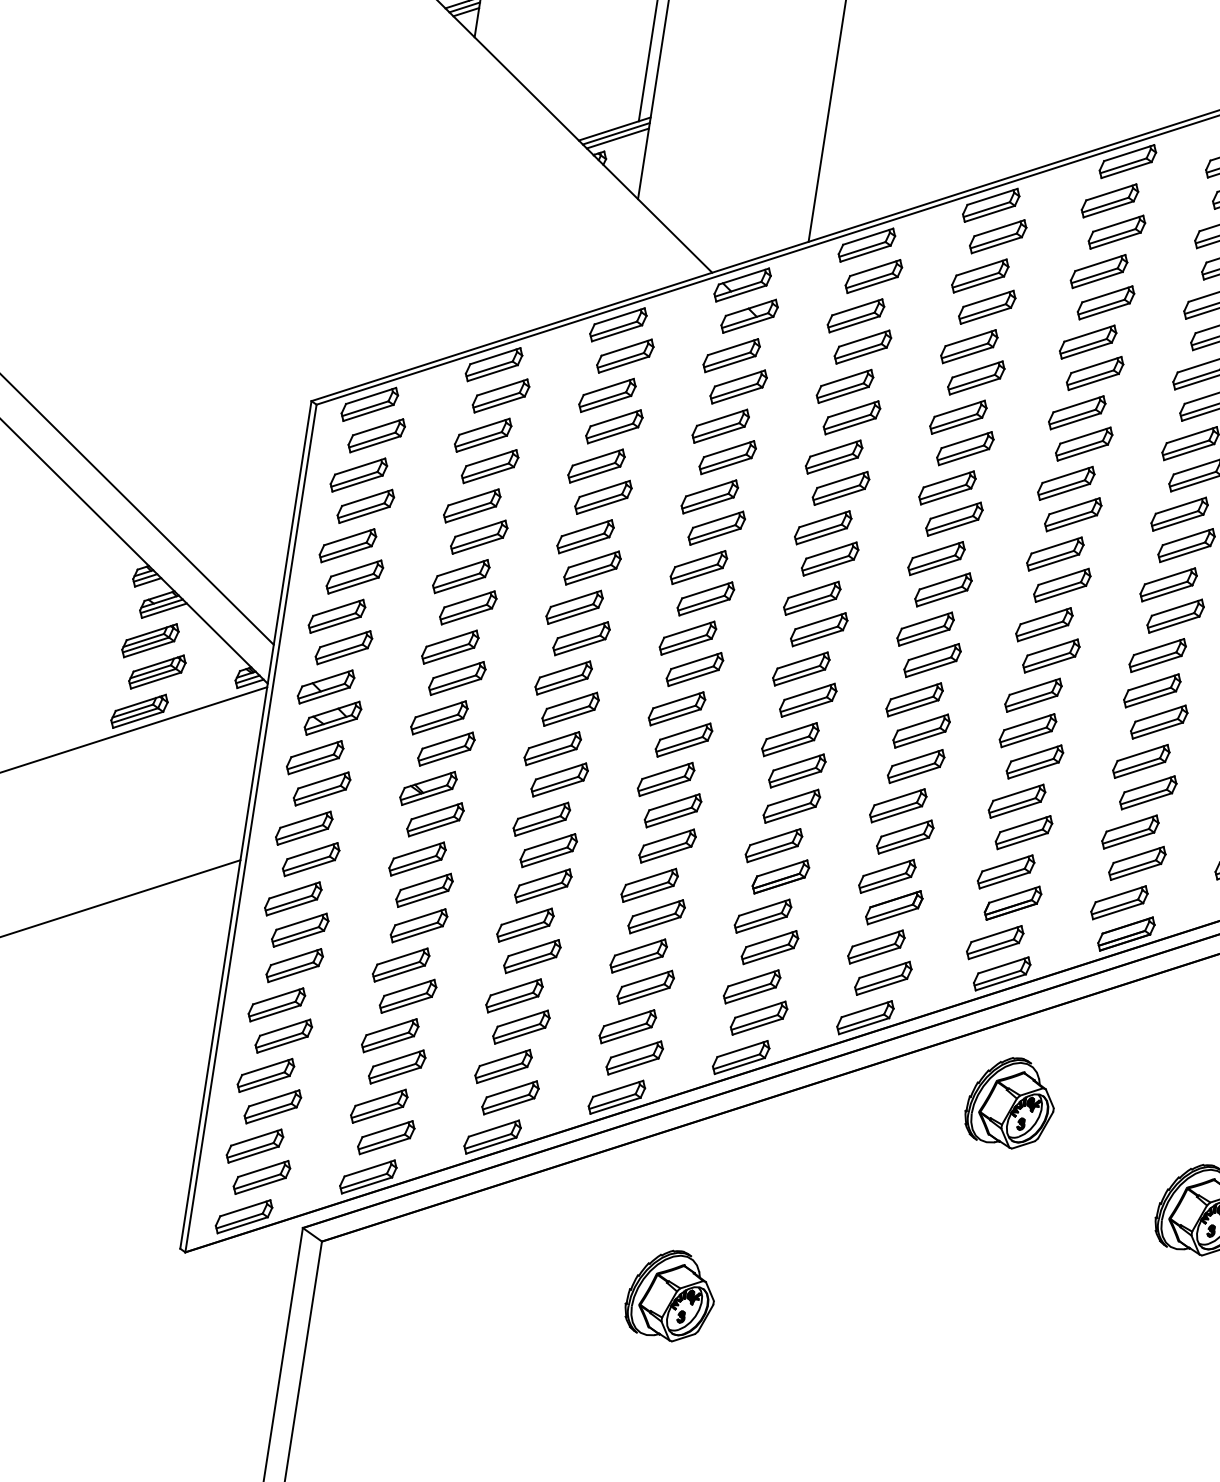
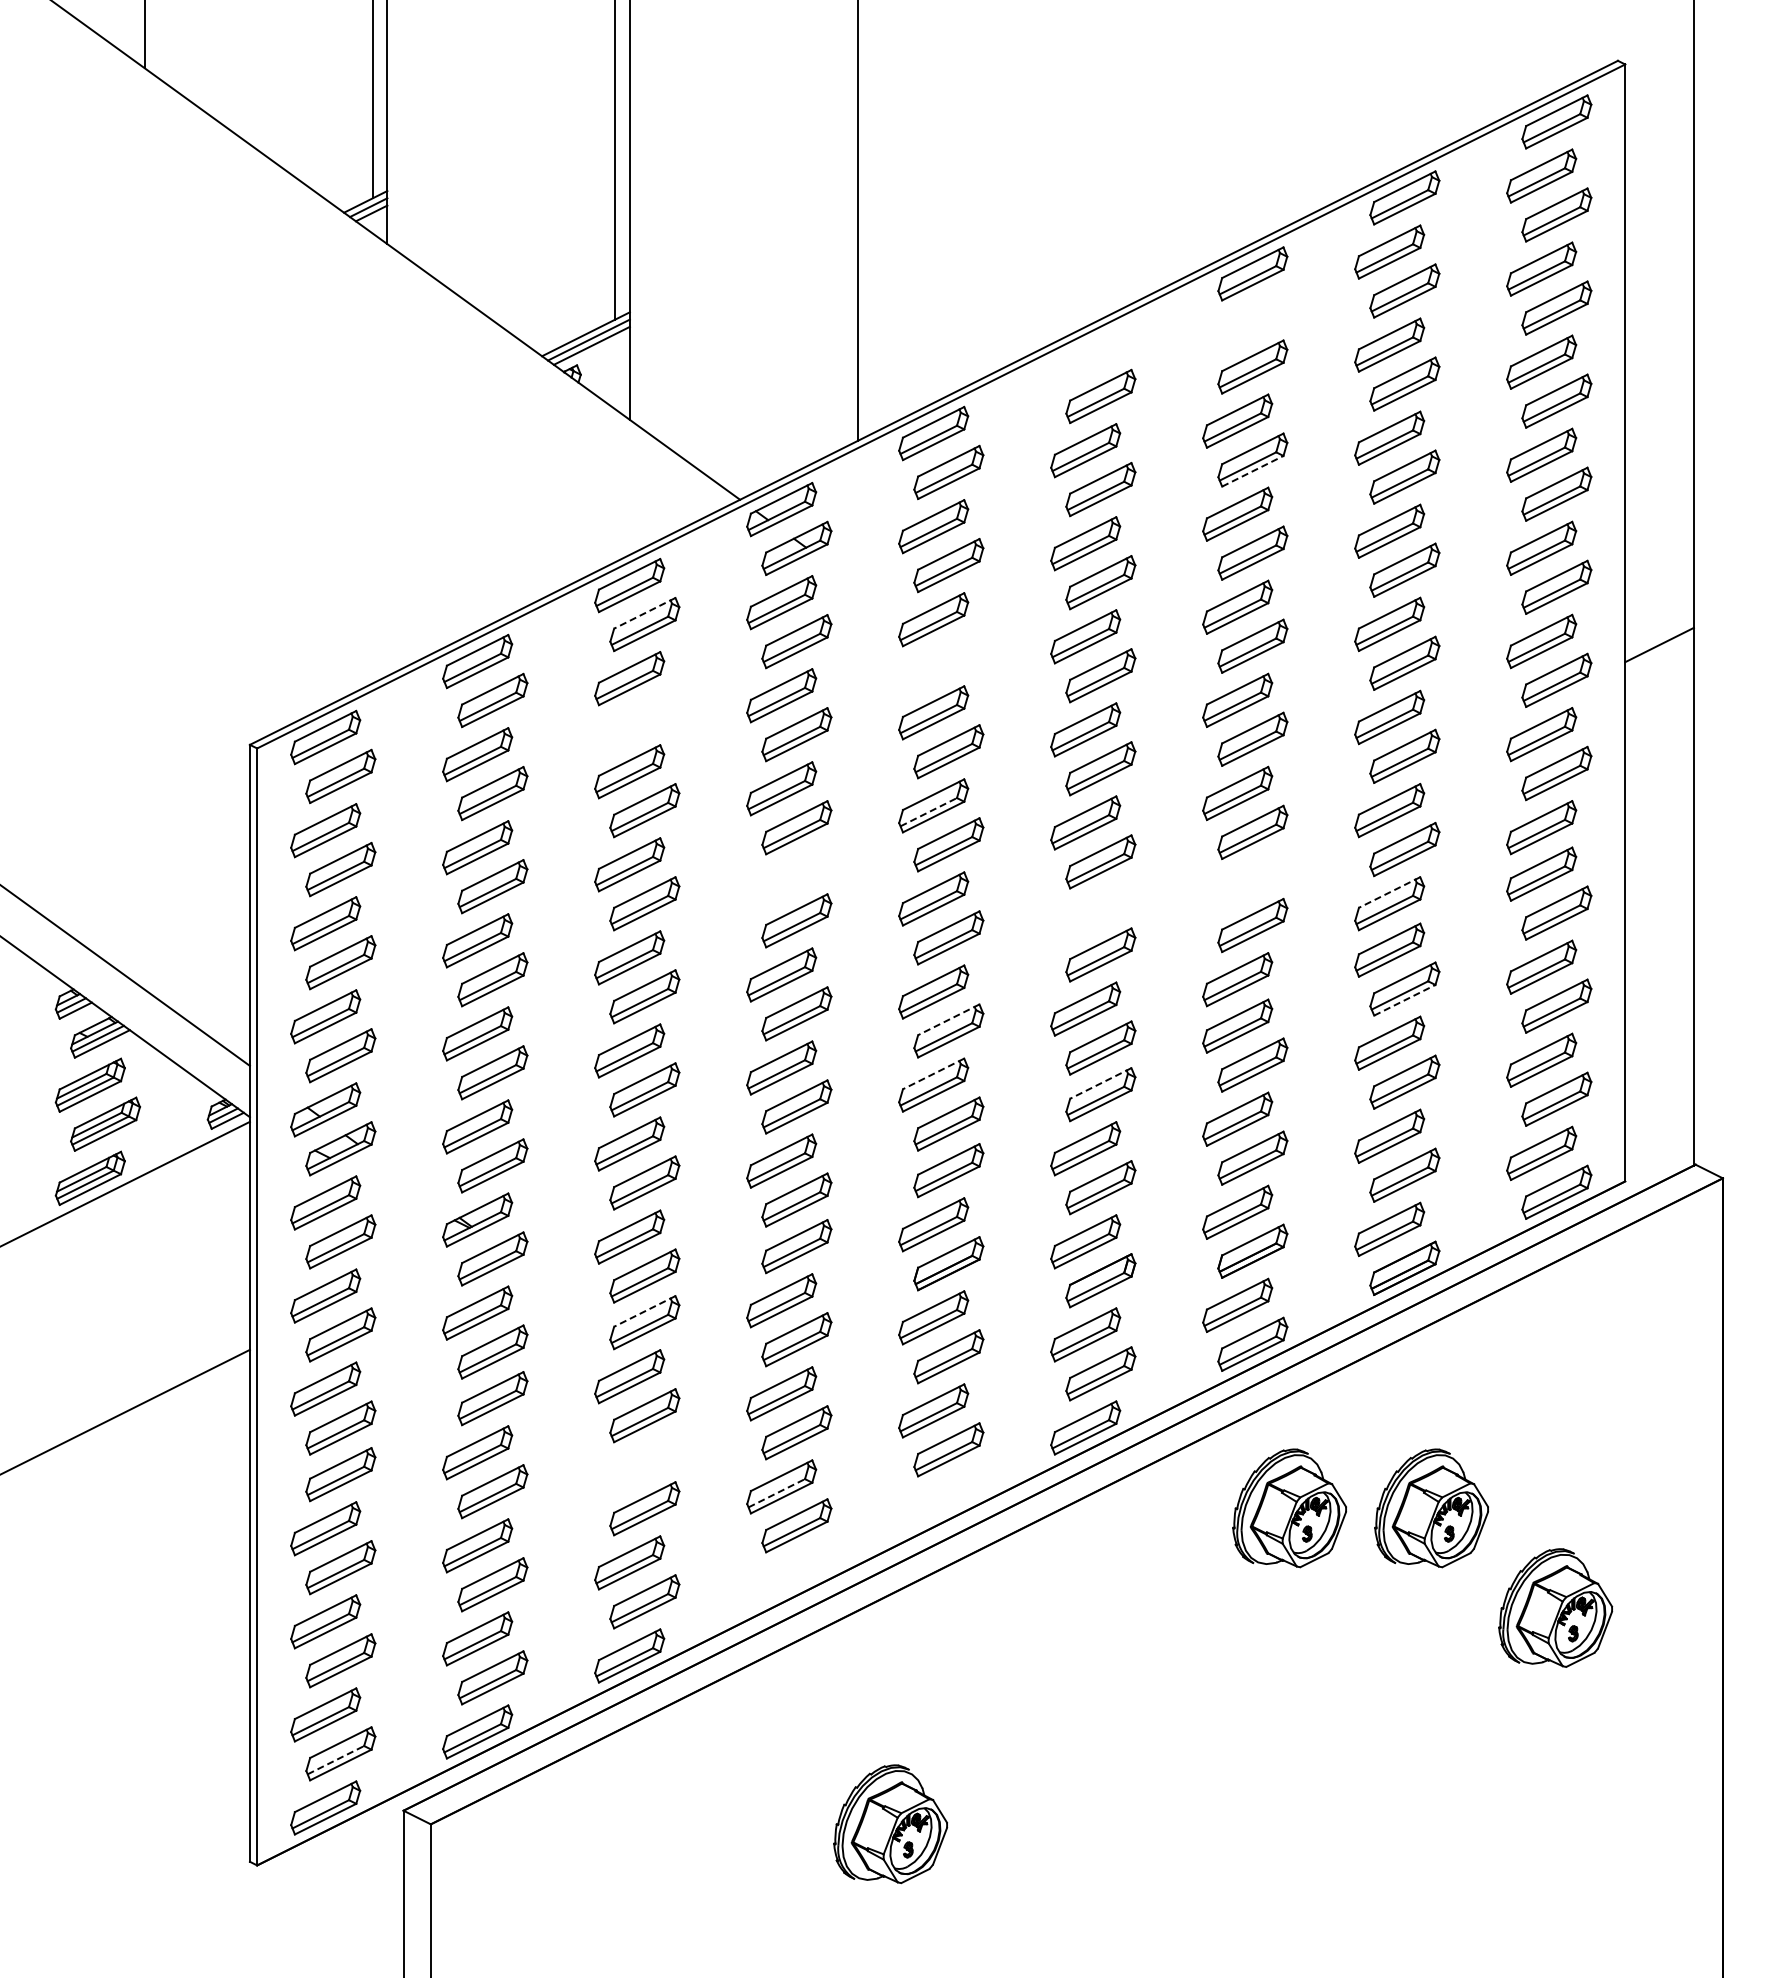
part: (1109, 200) -> (1237, 327), removed
part: (991, 205) -> (1085, 357), removed
line: (1105, 311) -> (1253, 471), solid -> dashed
line: (626, 347) -> (644, 613), solid -> dashed
part: (851, 417) -> (948, 658), removed
part: (614, 426) -> (644, 717), removed
line: (818, 532) -> (928, 812), solid -> dashed
part: (698, 567) -> (781, 881), removed
part: (1044, 624) -> (1237, 886), removed
part: (925, 628) -> (1085, 915), removed
line: (1158, 647) -> (1389, 892), solid -> dashed
line: (809, 692) -> (948, 1020), solid -> dashed
line: (1158, 730) -> (1405, 1000), solid -> dashed
line: (791, 731) -> (933, 1074), solid -> dashed
line: (917, 758) -> (1100, 1083), solid -> dashed
line: (544, 877) -> (644, 1311), solid -> dashed
part: (514, 995) -> (629, 1469), removed
line: (623, 1031) -> (776, 1493), solid -> dashed
part: (741, 1057) -> (933, 1503), removed
part: (616, 1096) -> (781, 1579), removed
part: (1118, 1119) -> (1431, 1508), added
line: (257, 1181) -> (335, 1760), solid -> dashed

